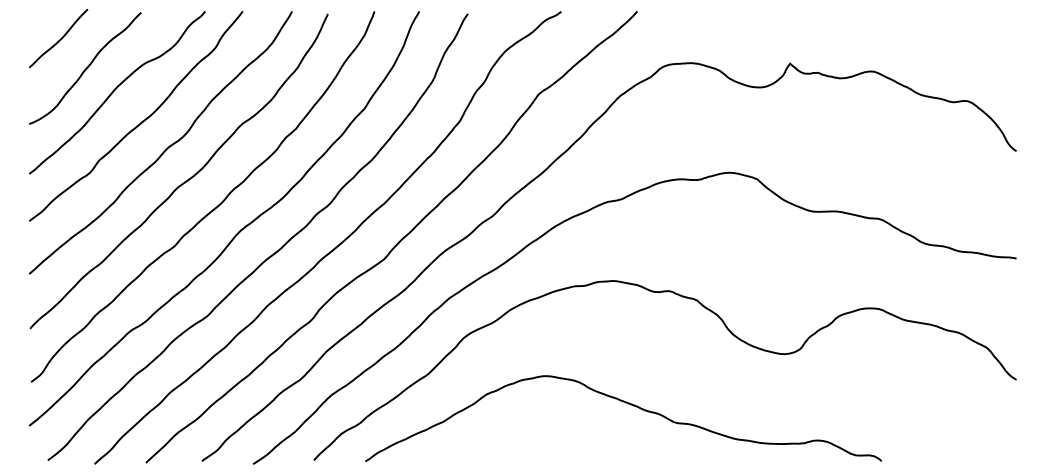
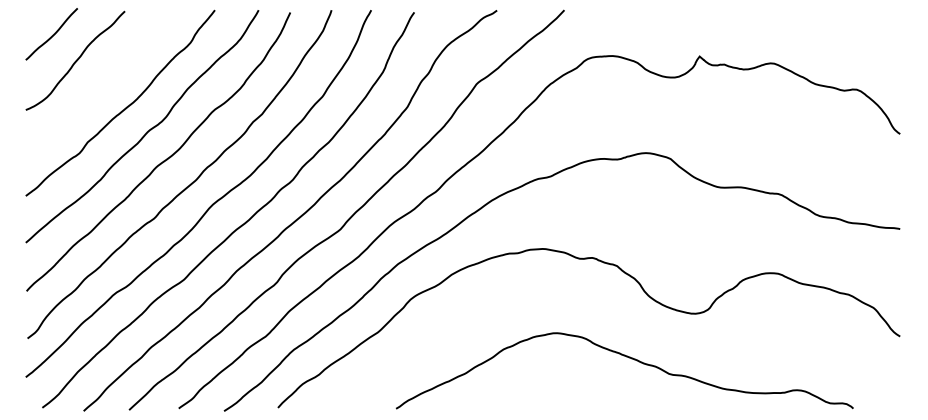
curve: (115, 90) -> (102, 80), removed
curve: (630, 405) -> (630, 359), moved

